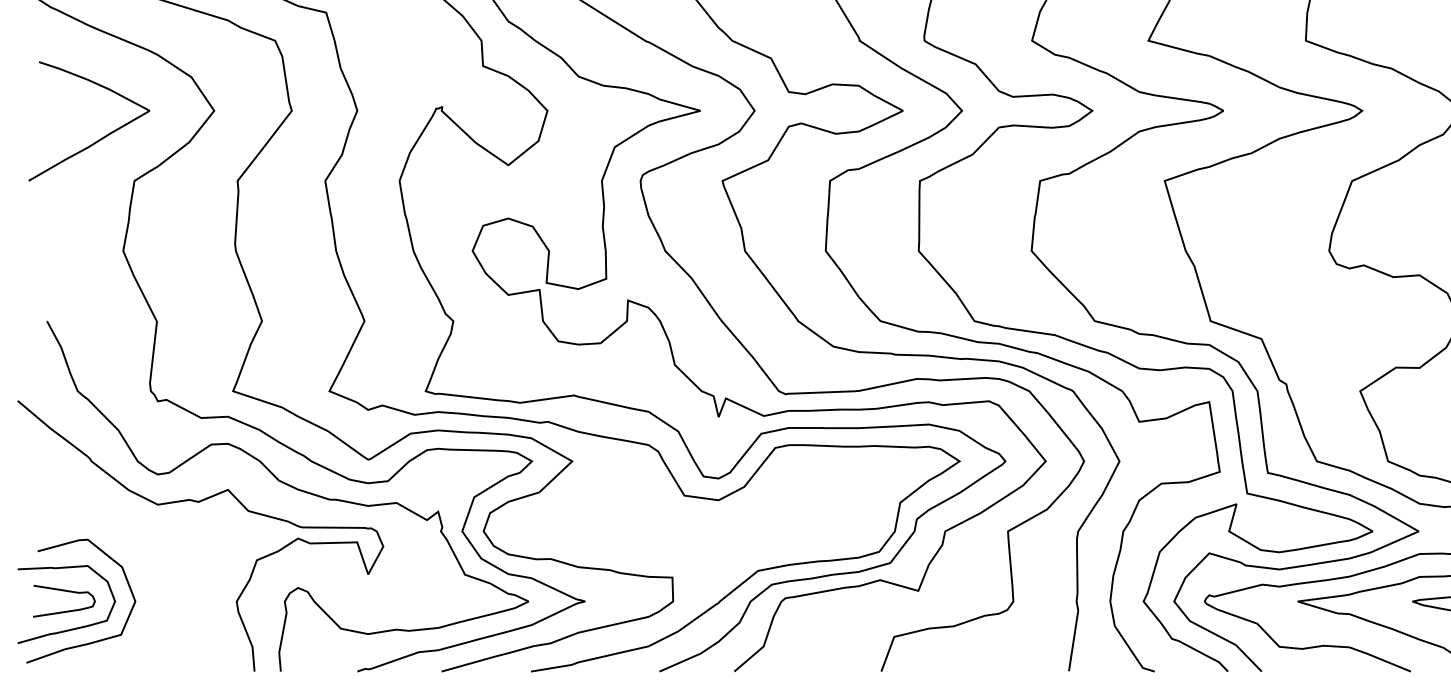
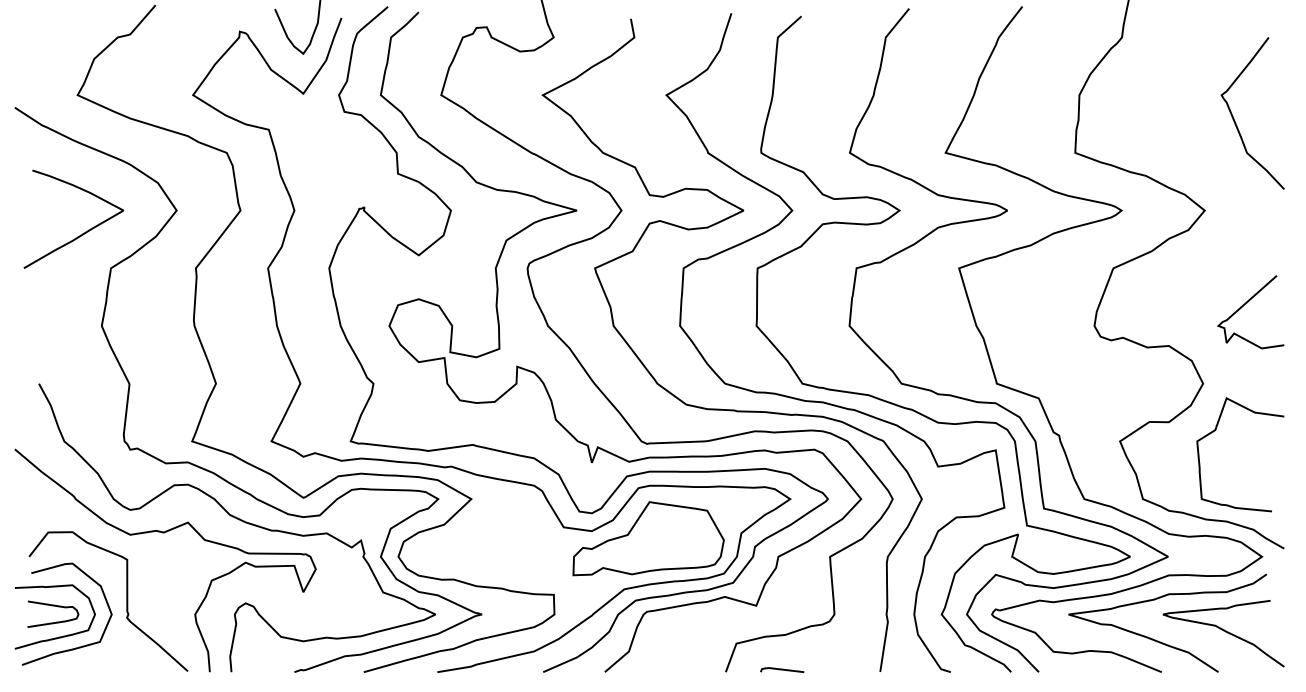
part: (787, 509) -> (648, 538), added
curve: (153, 585) -> (126, 601), added
line: (950, 668) -> (782, 669), added

